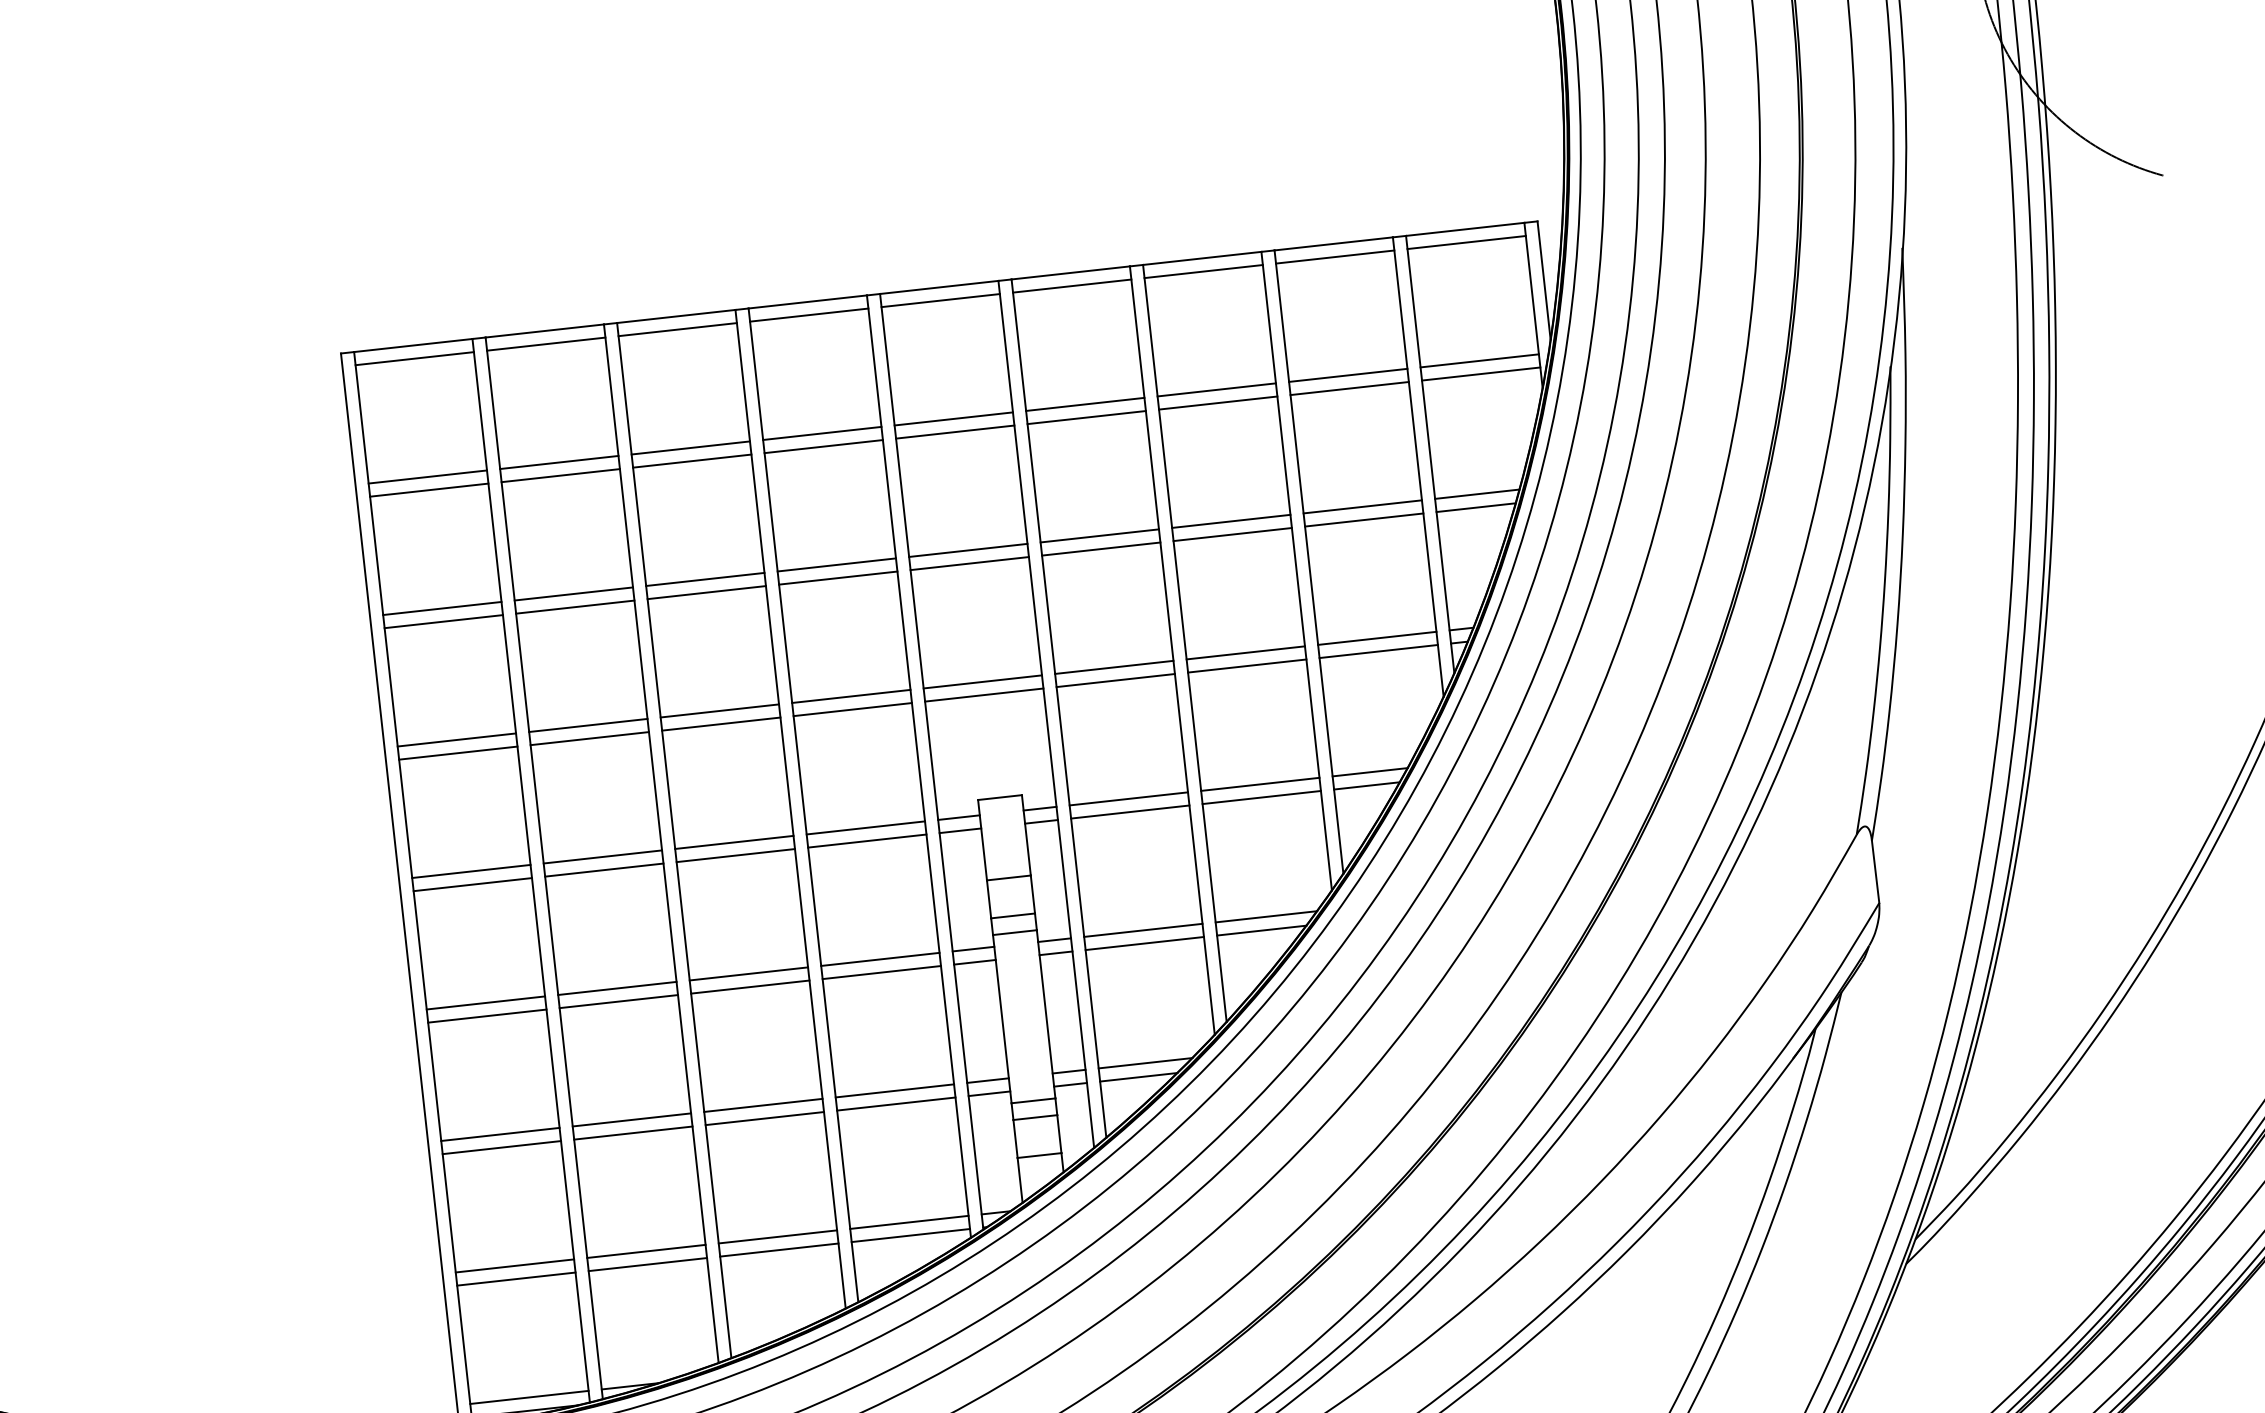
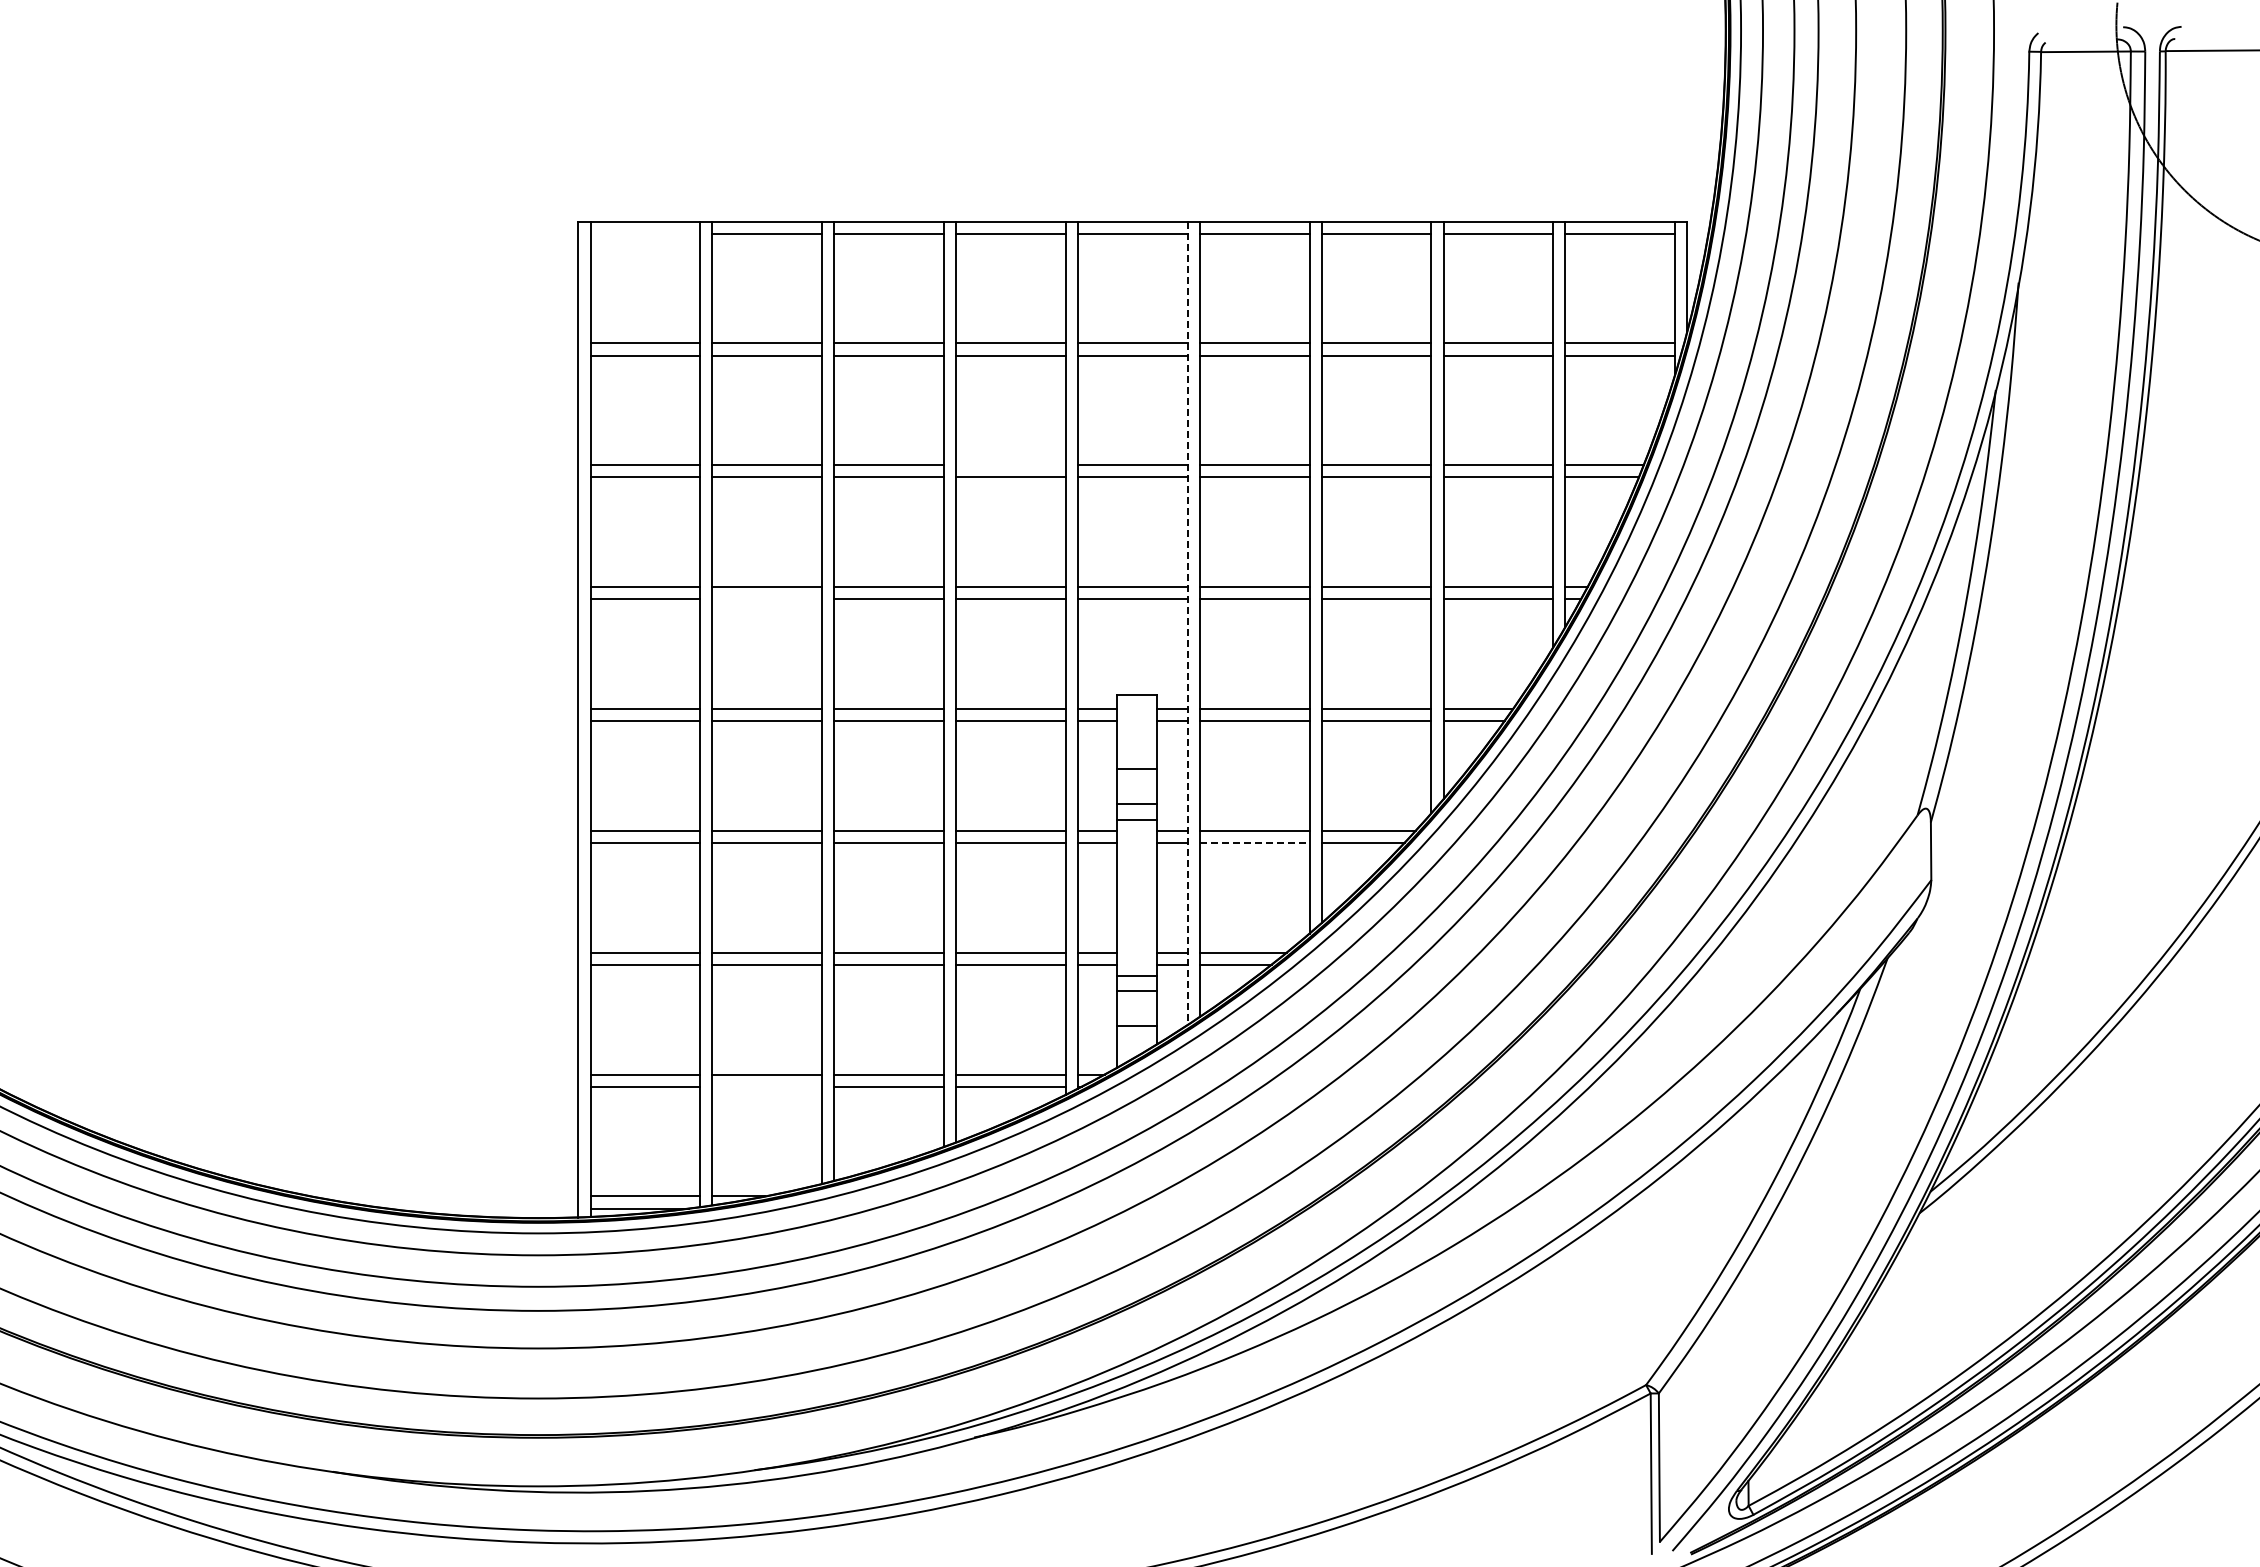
line: (414, 358) -> (645, 233), removed
line: (836, 565) -> (1010, 465), removed
line: (1046, 714) -> (1187, 623), solid -> dashed
line: (590, 738) -> (767, 599), removed
line: (1144, 944) -> (1254, 843), solid -> dashed
line: (648, 1264) -> (767, 1086), removed

